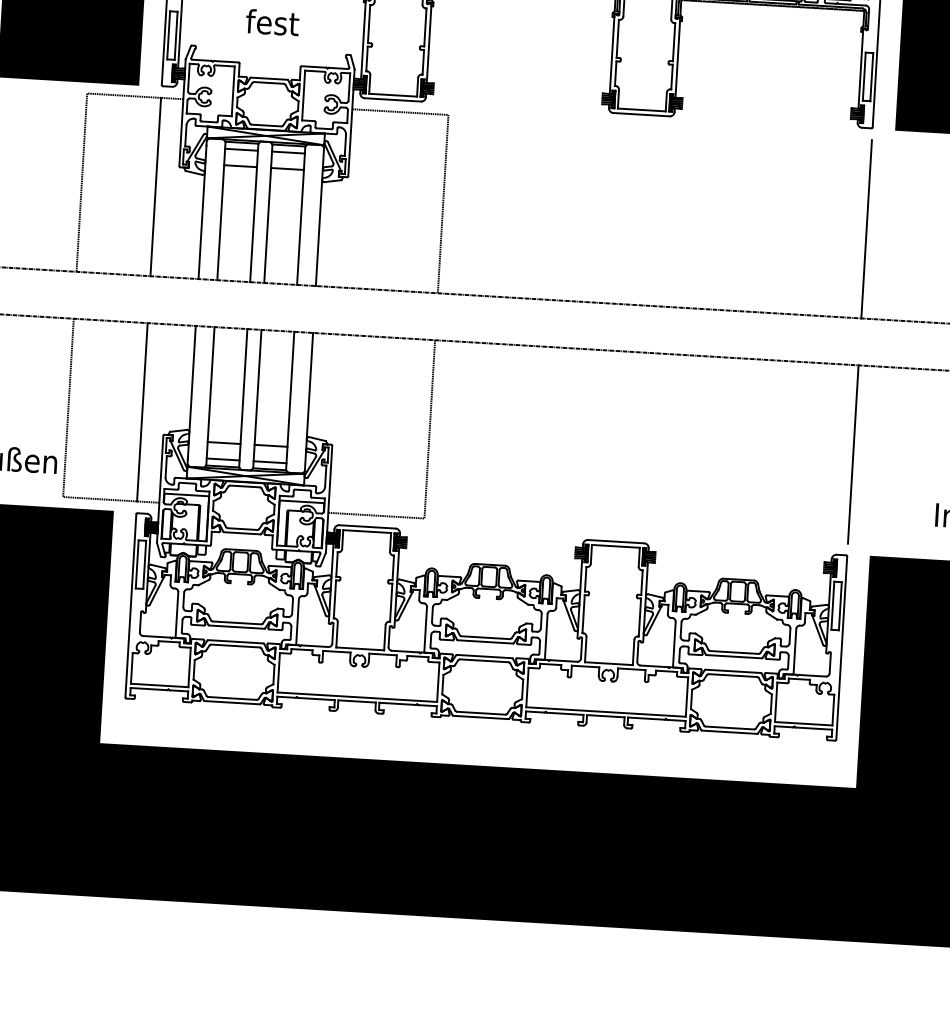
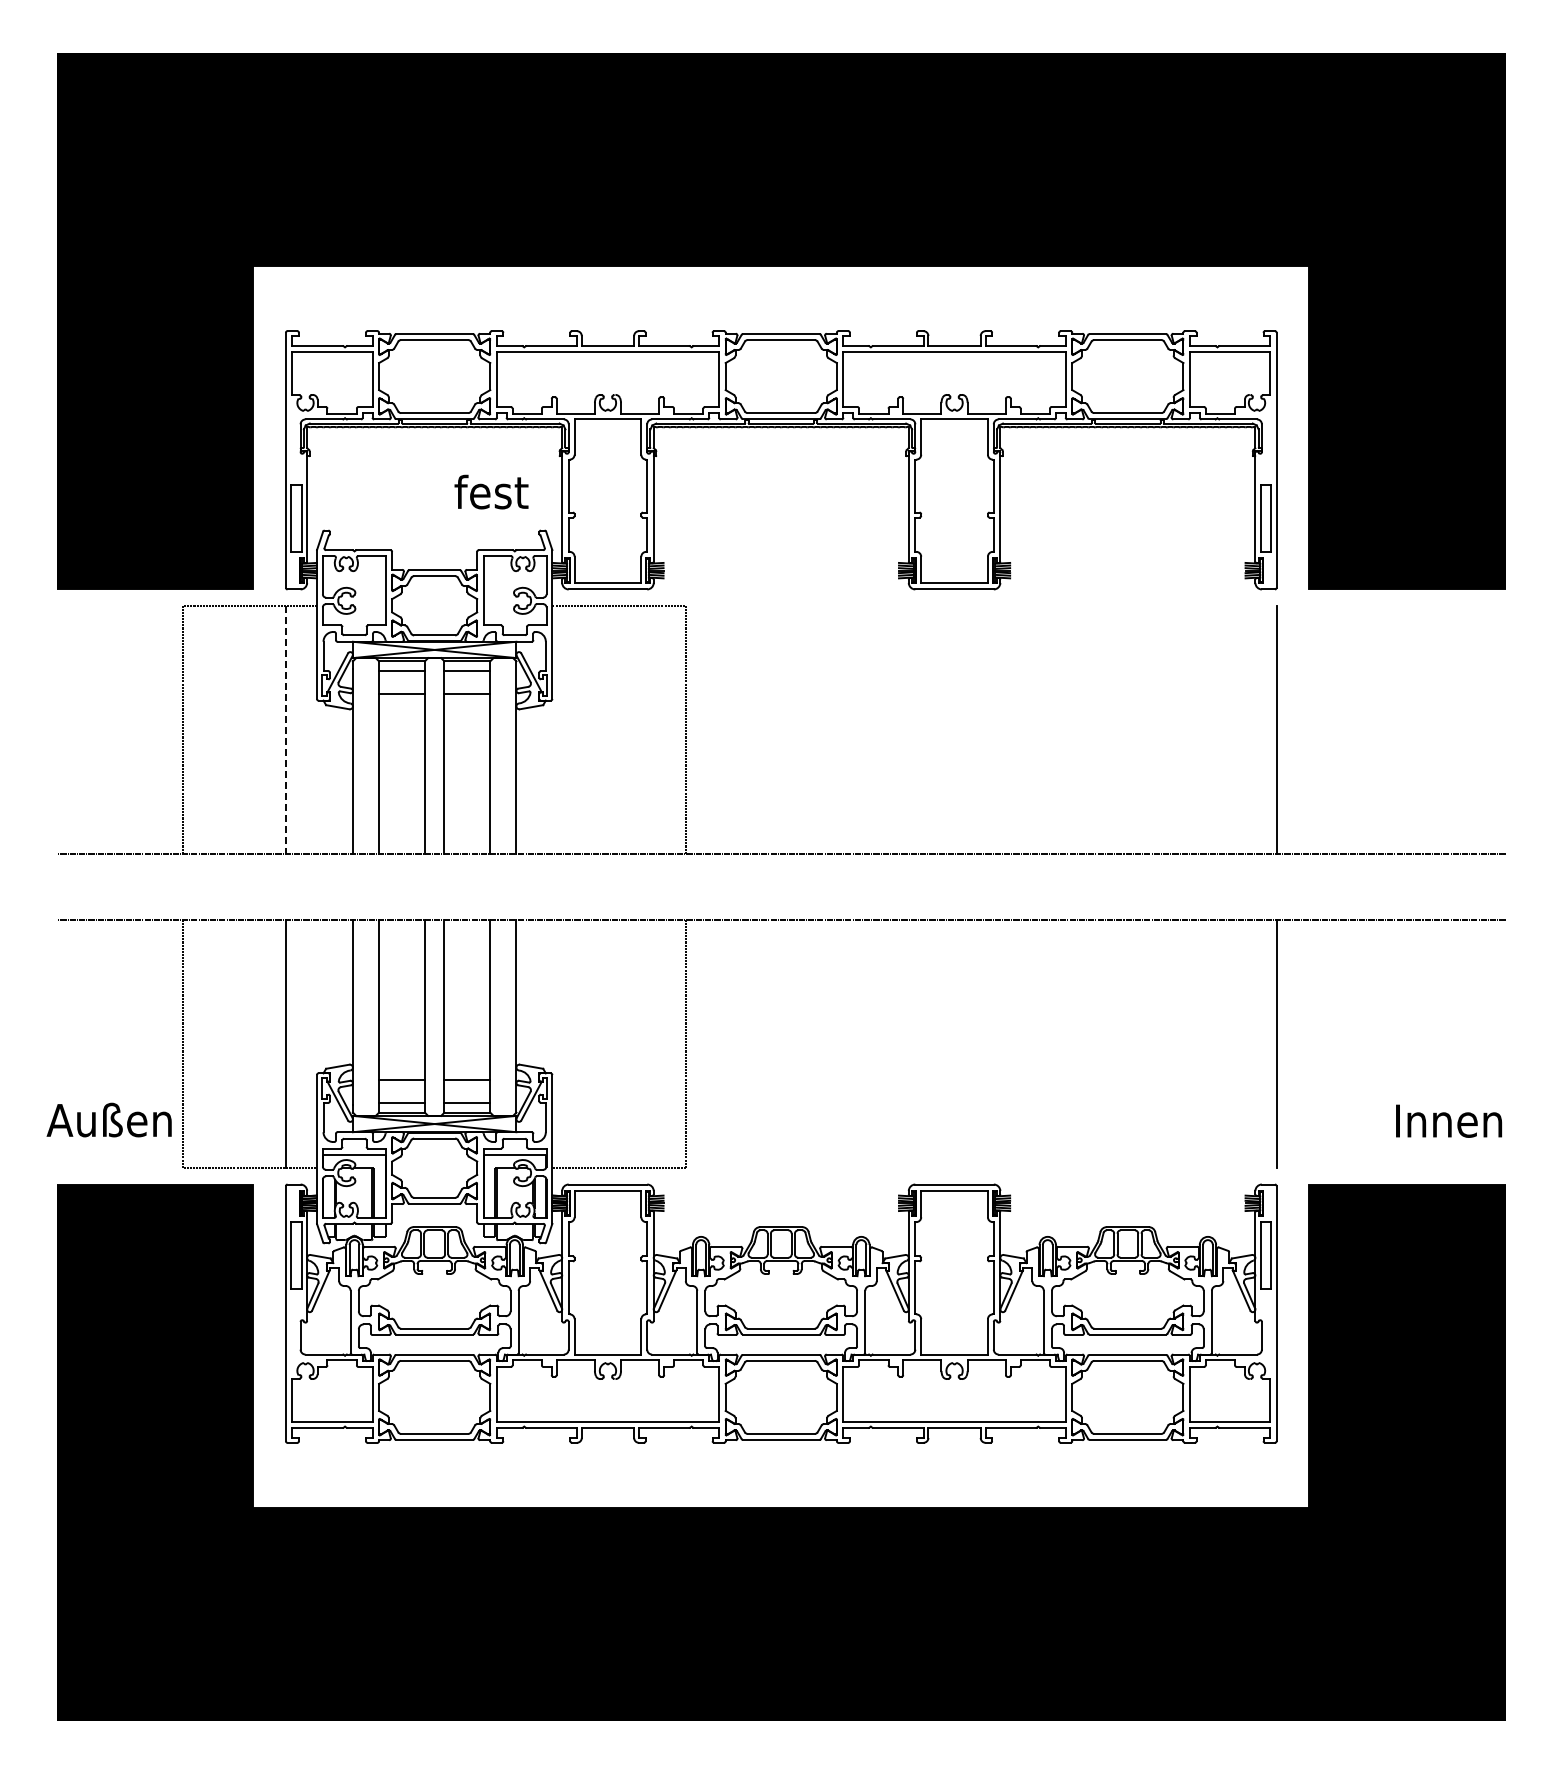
text: (272, 22) -> (491, 491), moved
line: (155, 187) -> (285, 730), solid -> dashed

